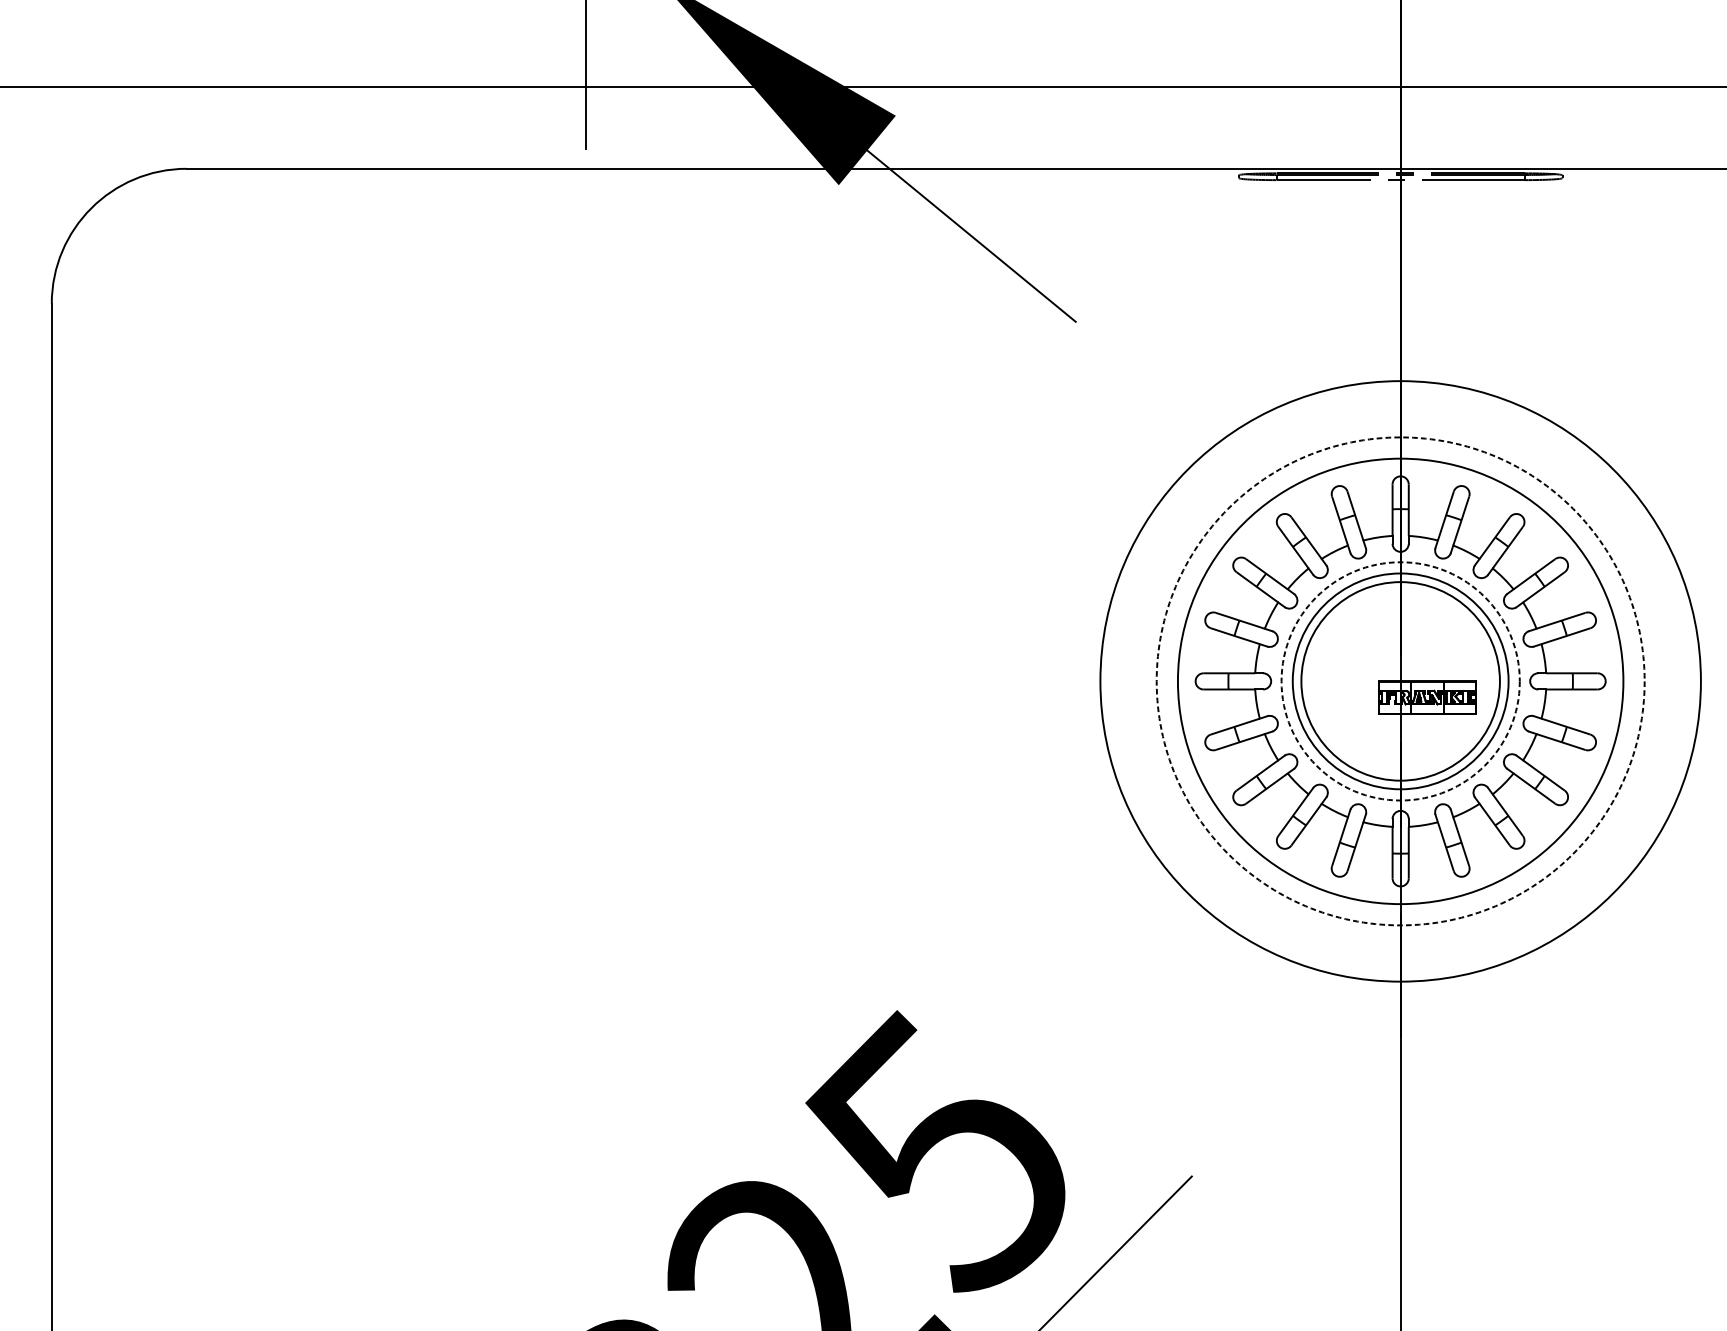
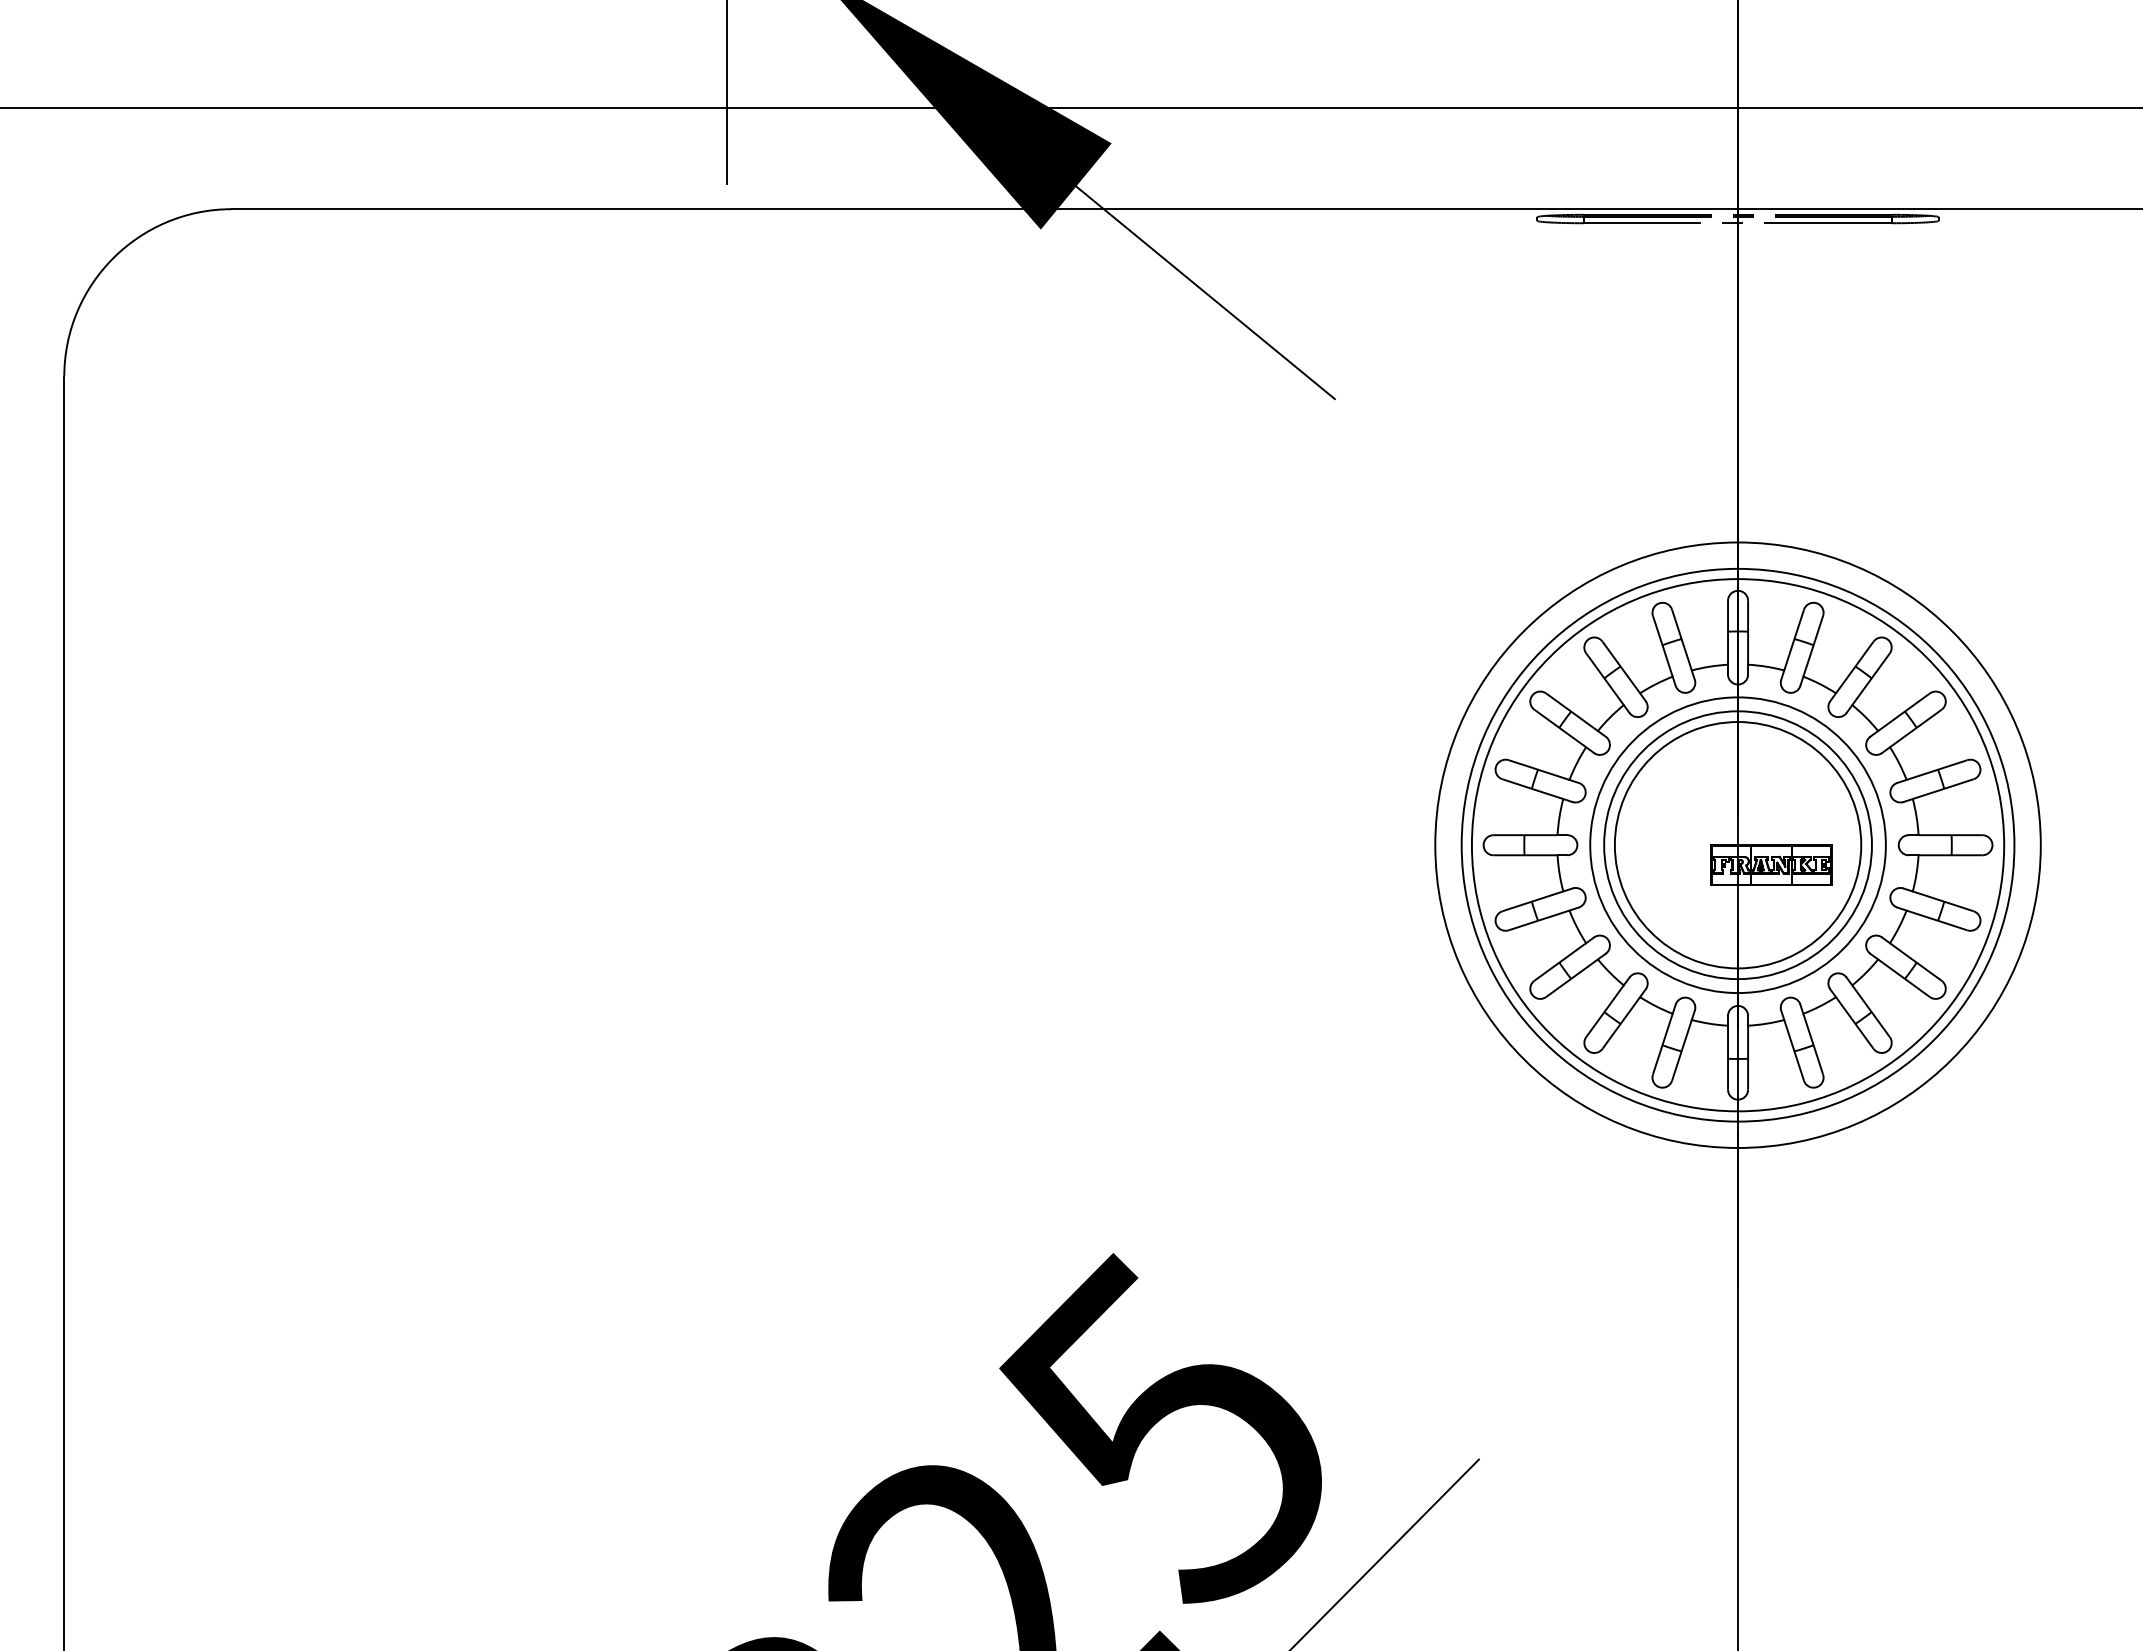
circle: (1400, 680) -> (1737, 844), dashed -> solid
circle: (1400, 681) -> (1737, 845), dashed -> solid
circle: (1400, 681) -> (1737, 845), size x0.71

